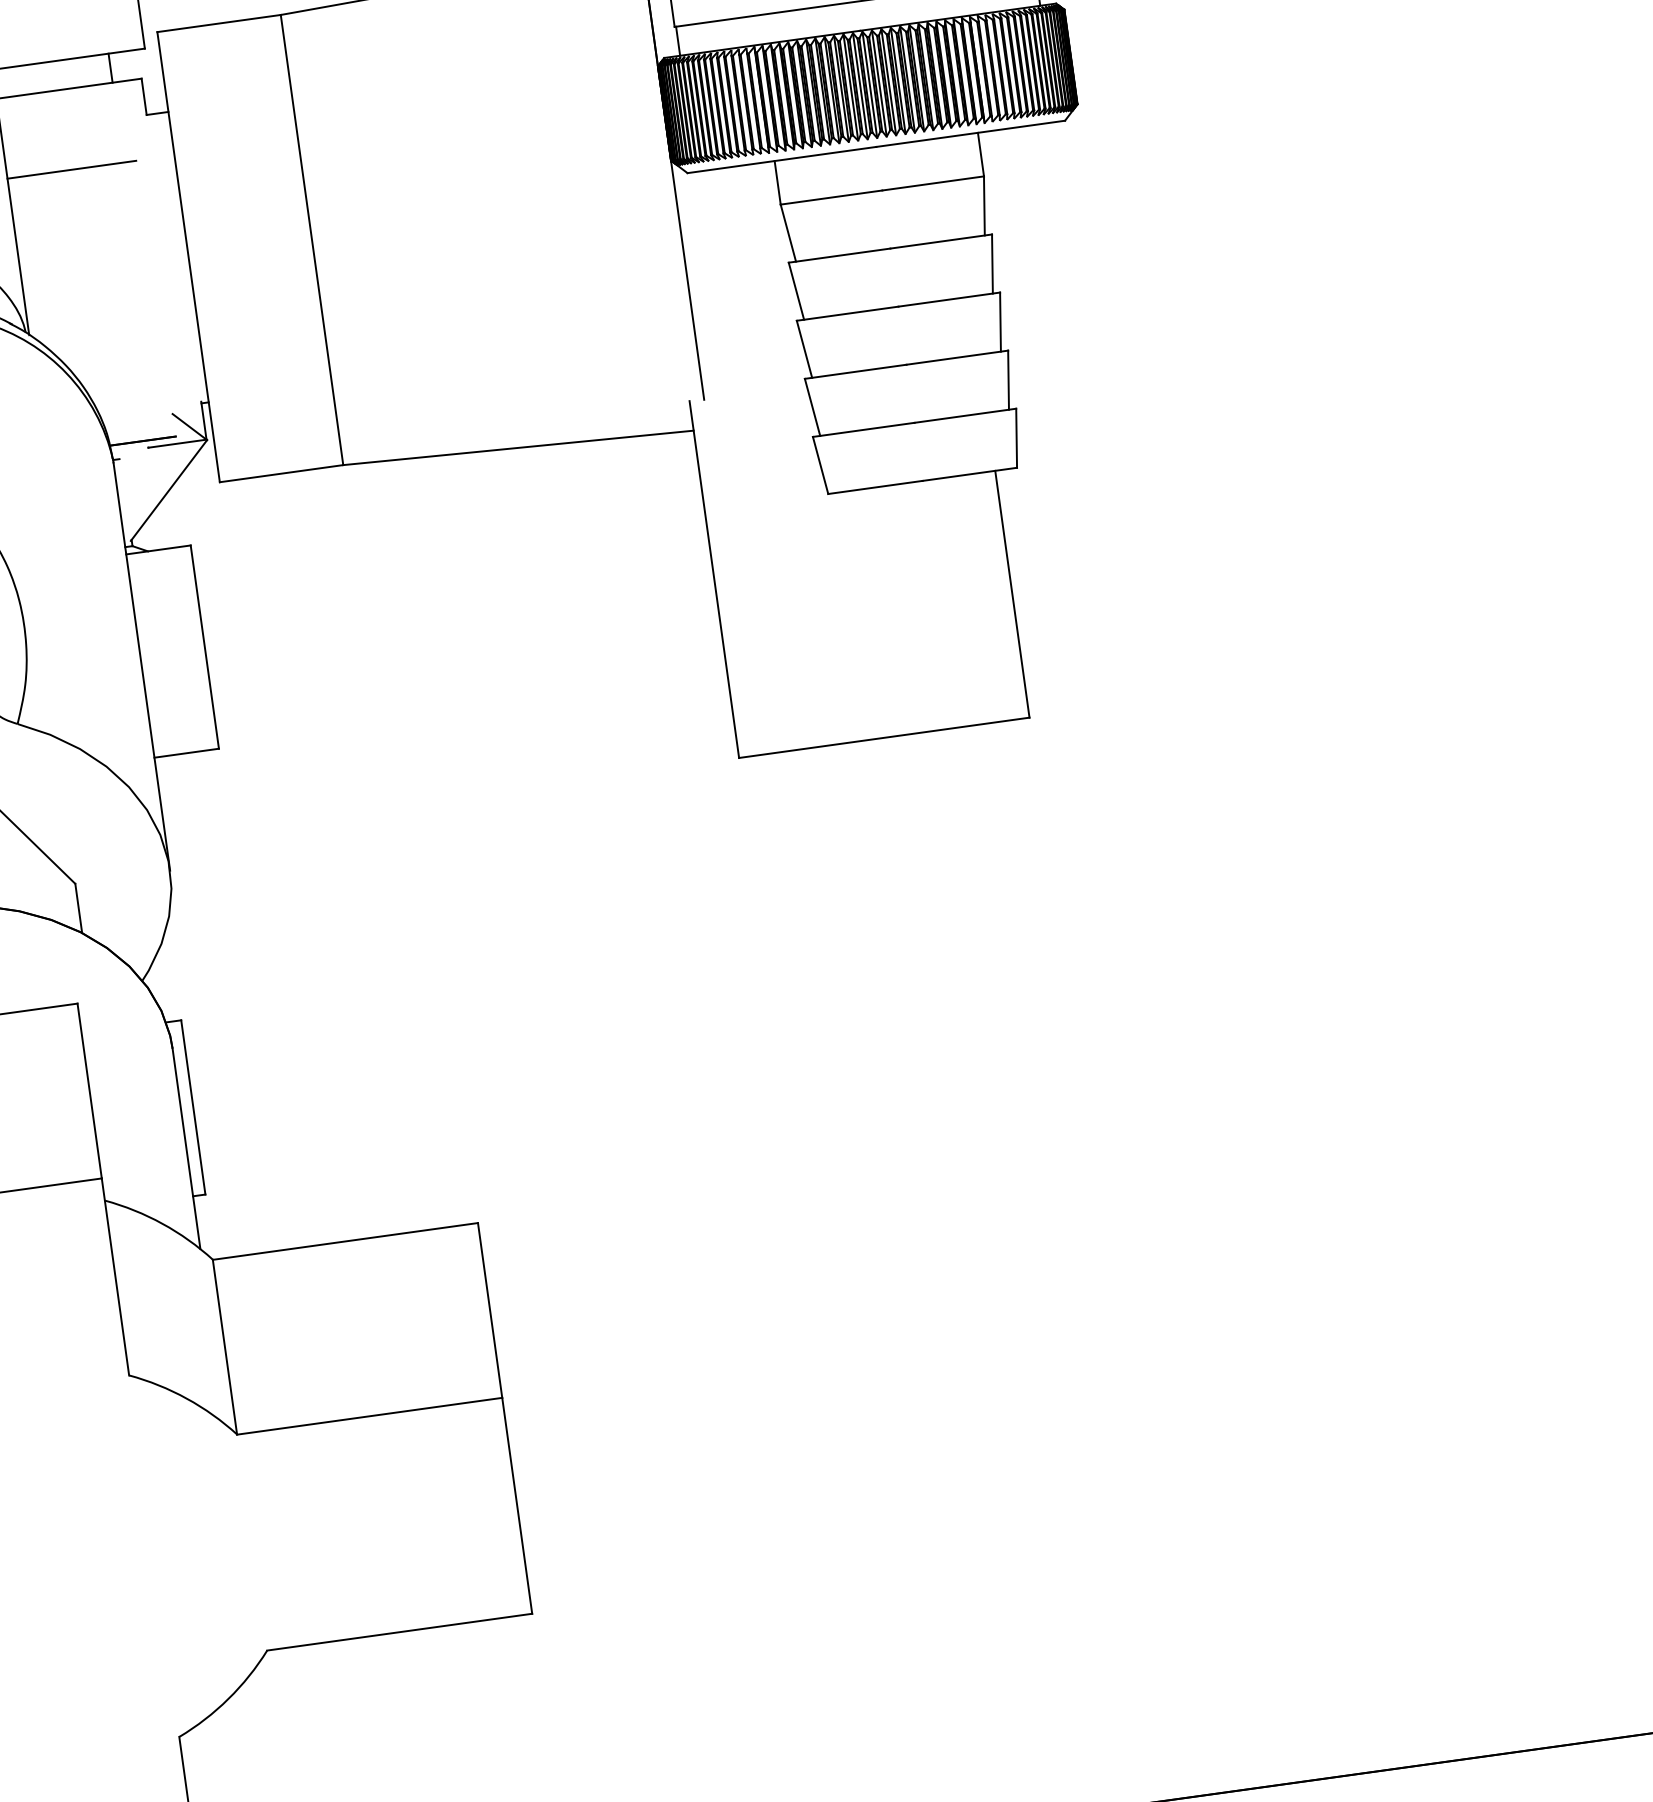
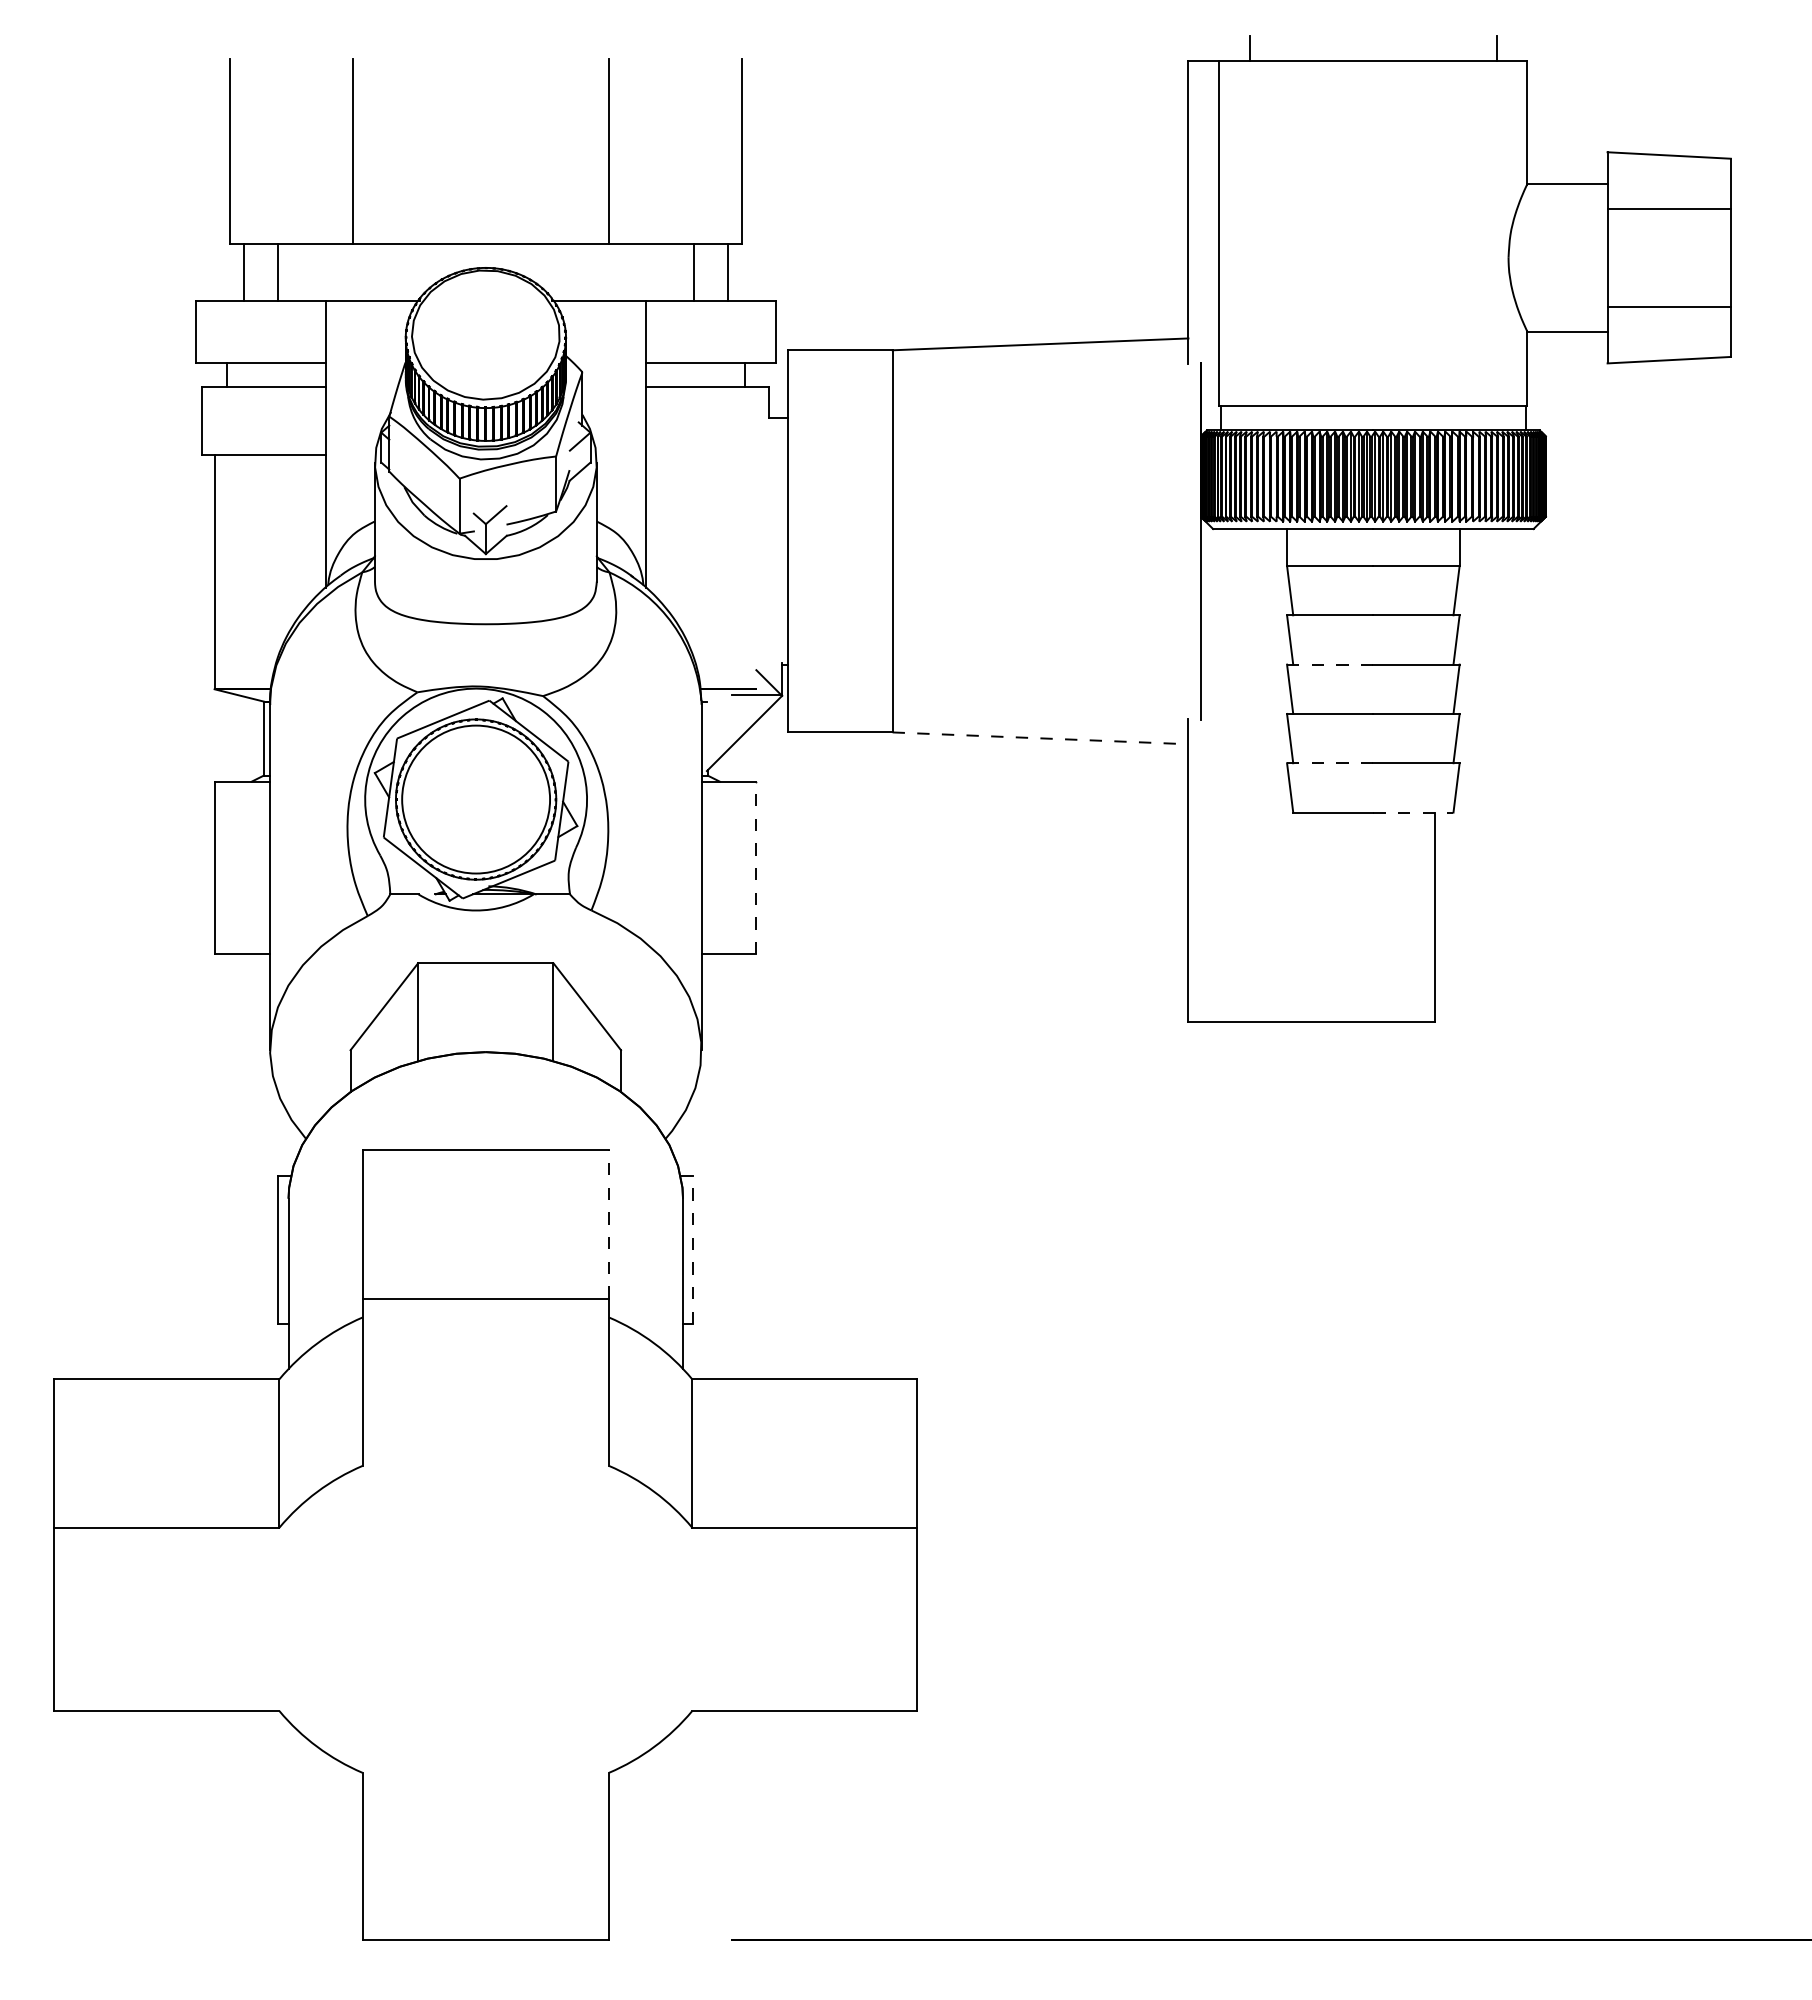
line: (71, 170) -> (700, 455), removed
line: (847, 313) -> (1330, 664), solid -> dashed
line: (864, 430) -> (1330, 763), solid -> dashed
line: (519, 447) -> (1041, 738), solid -> dashed
line: (969, 474) -> (1413, 812), solid -> dashed
line: (205, 646) -> (756, 867), solid -> dashed
line: (90, 1089) -> (609, 1223), solid -> dashed
line: (193, 1107) -> (693, 1250), solid -> dashed

